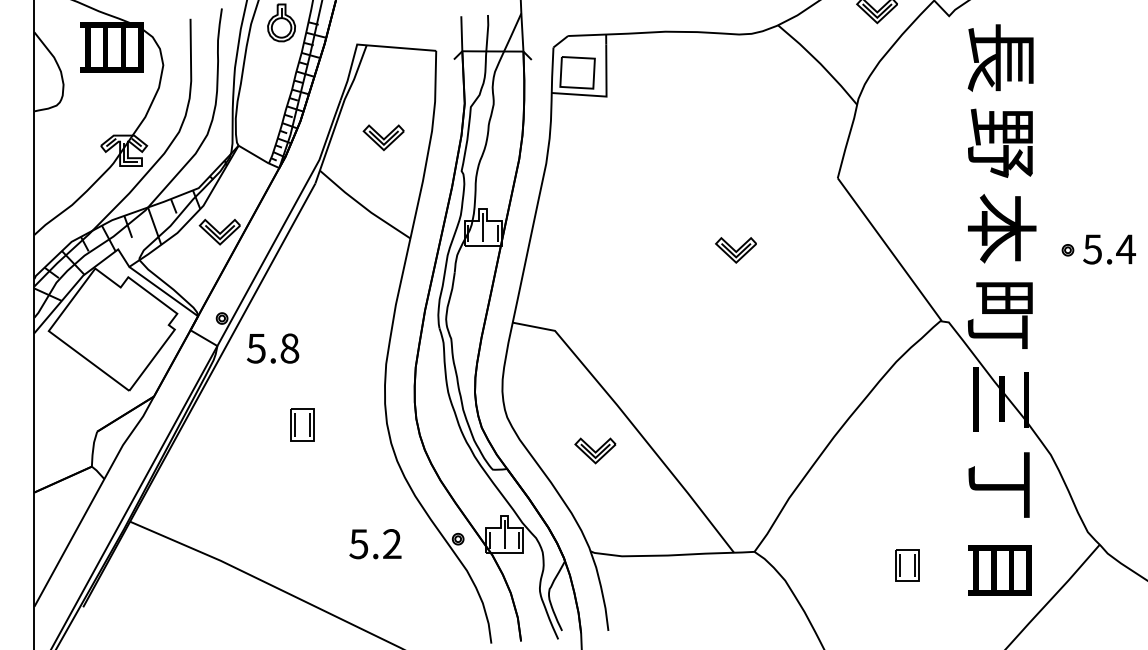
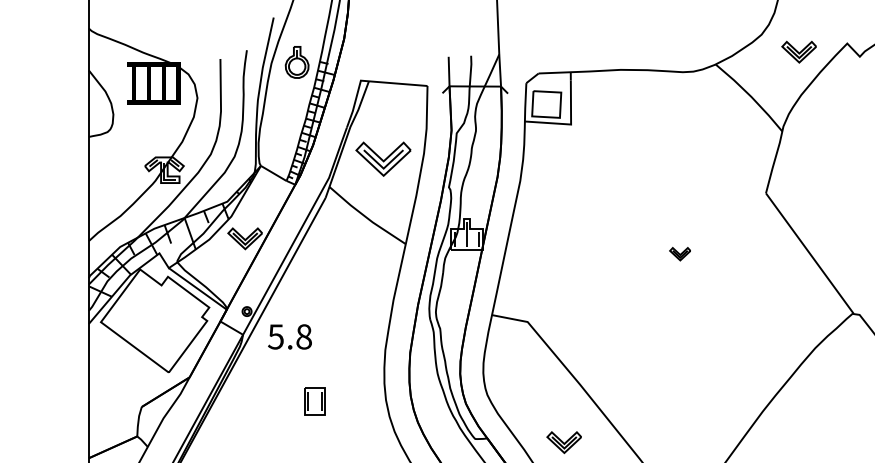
part: (383, 137) -> (383, 159), size x1.6
part: (735, 250) -> (679, 254), size x0.6
part: (595, 450) -> (564, 442), moved

